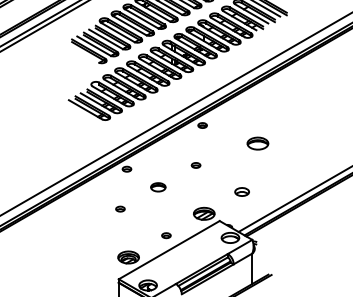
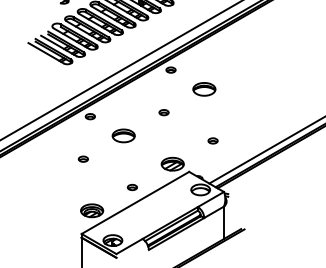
part: (257, 143) -> (203, 89), moved
part: (158, 187) -> (123, 136), size x1.43
part: (241, 191) -> (212, 140), size x0.62

